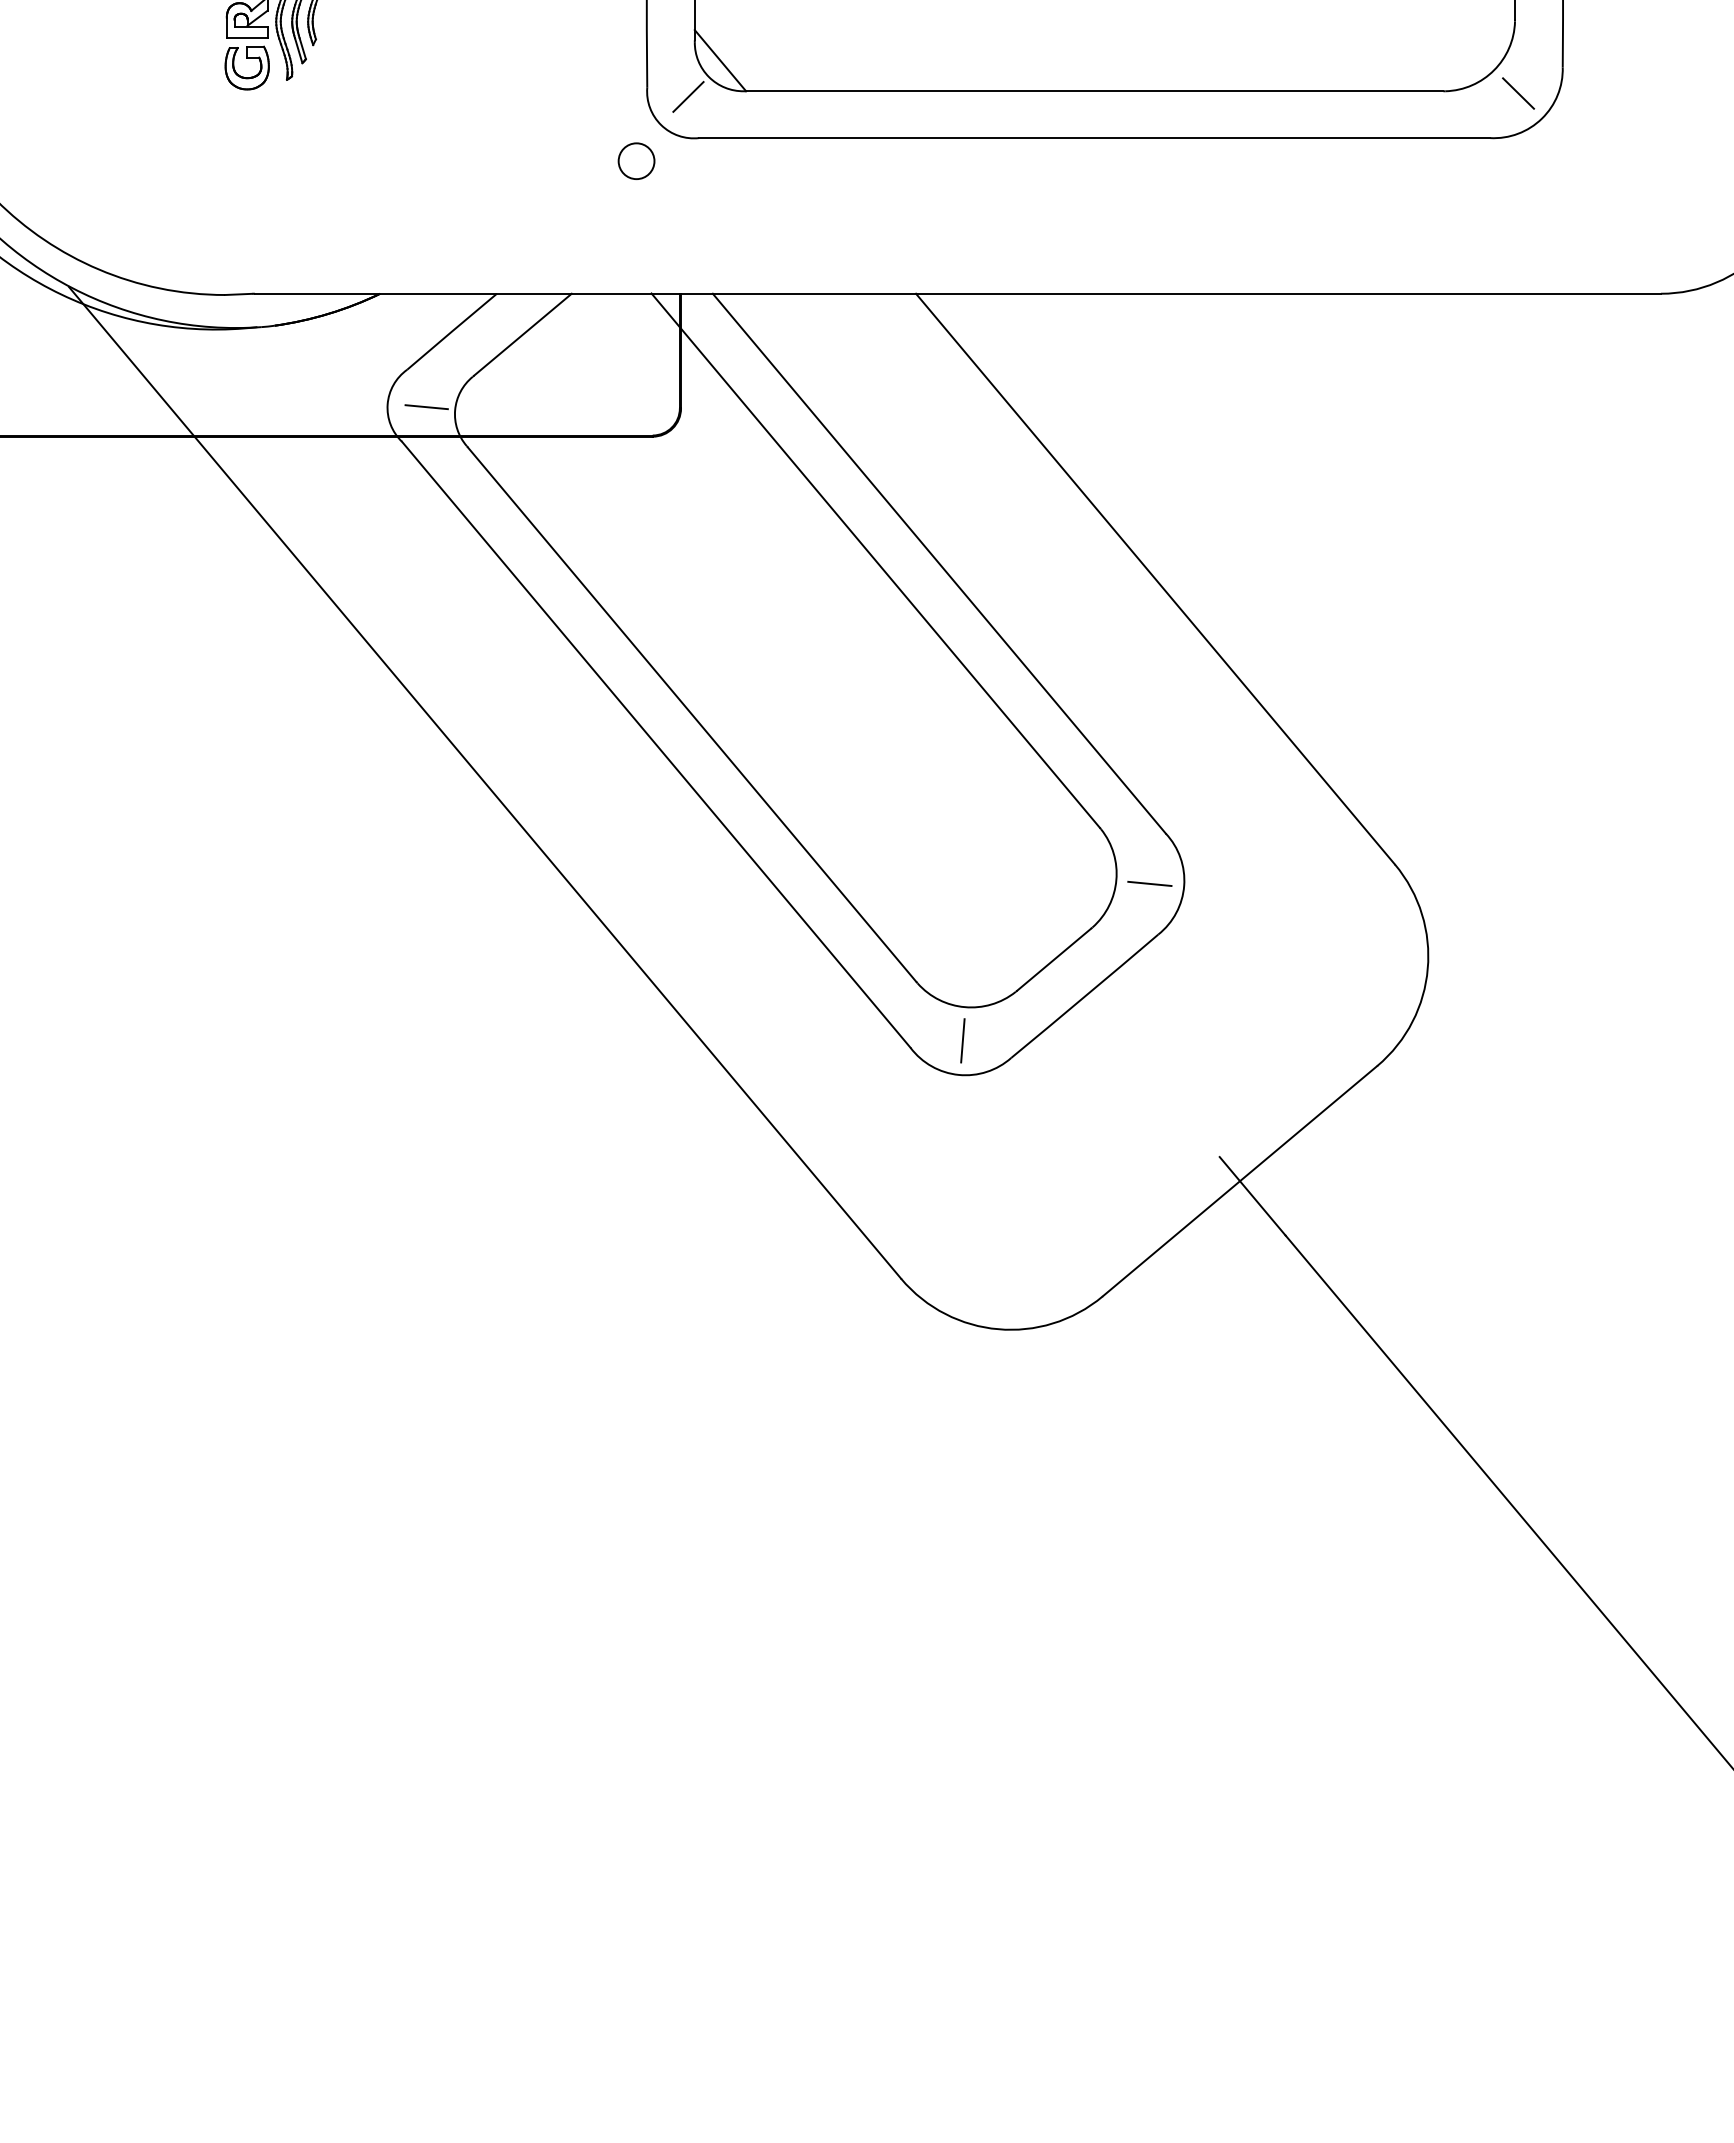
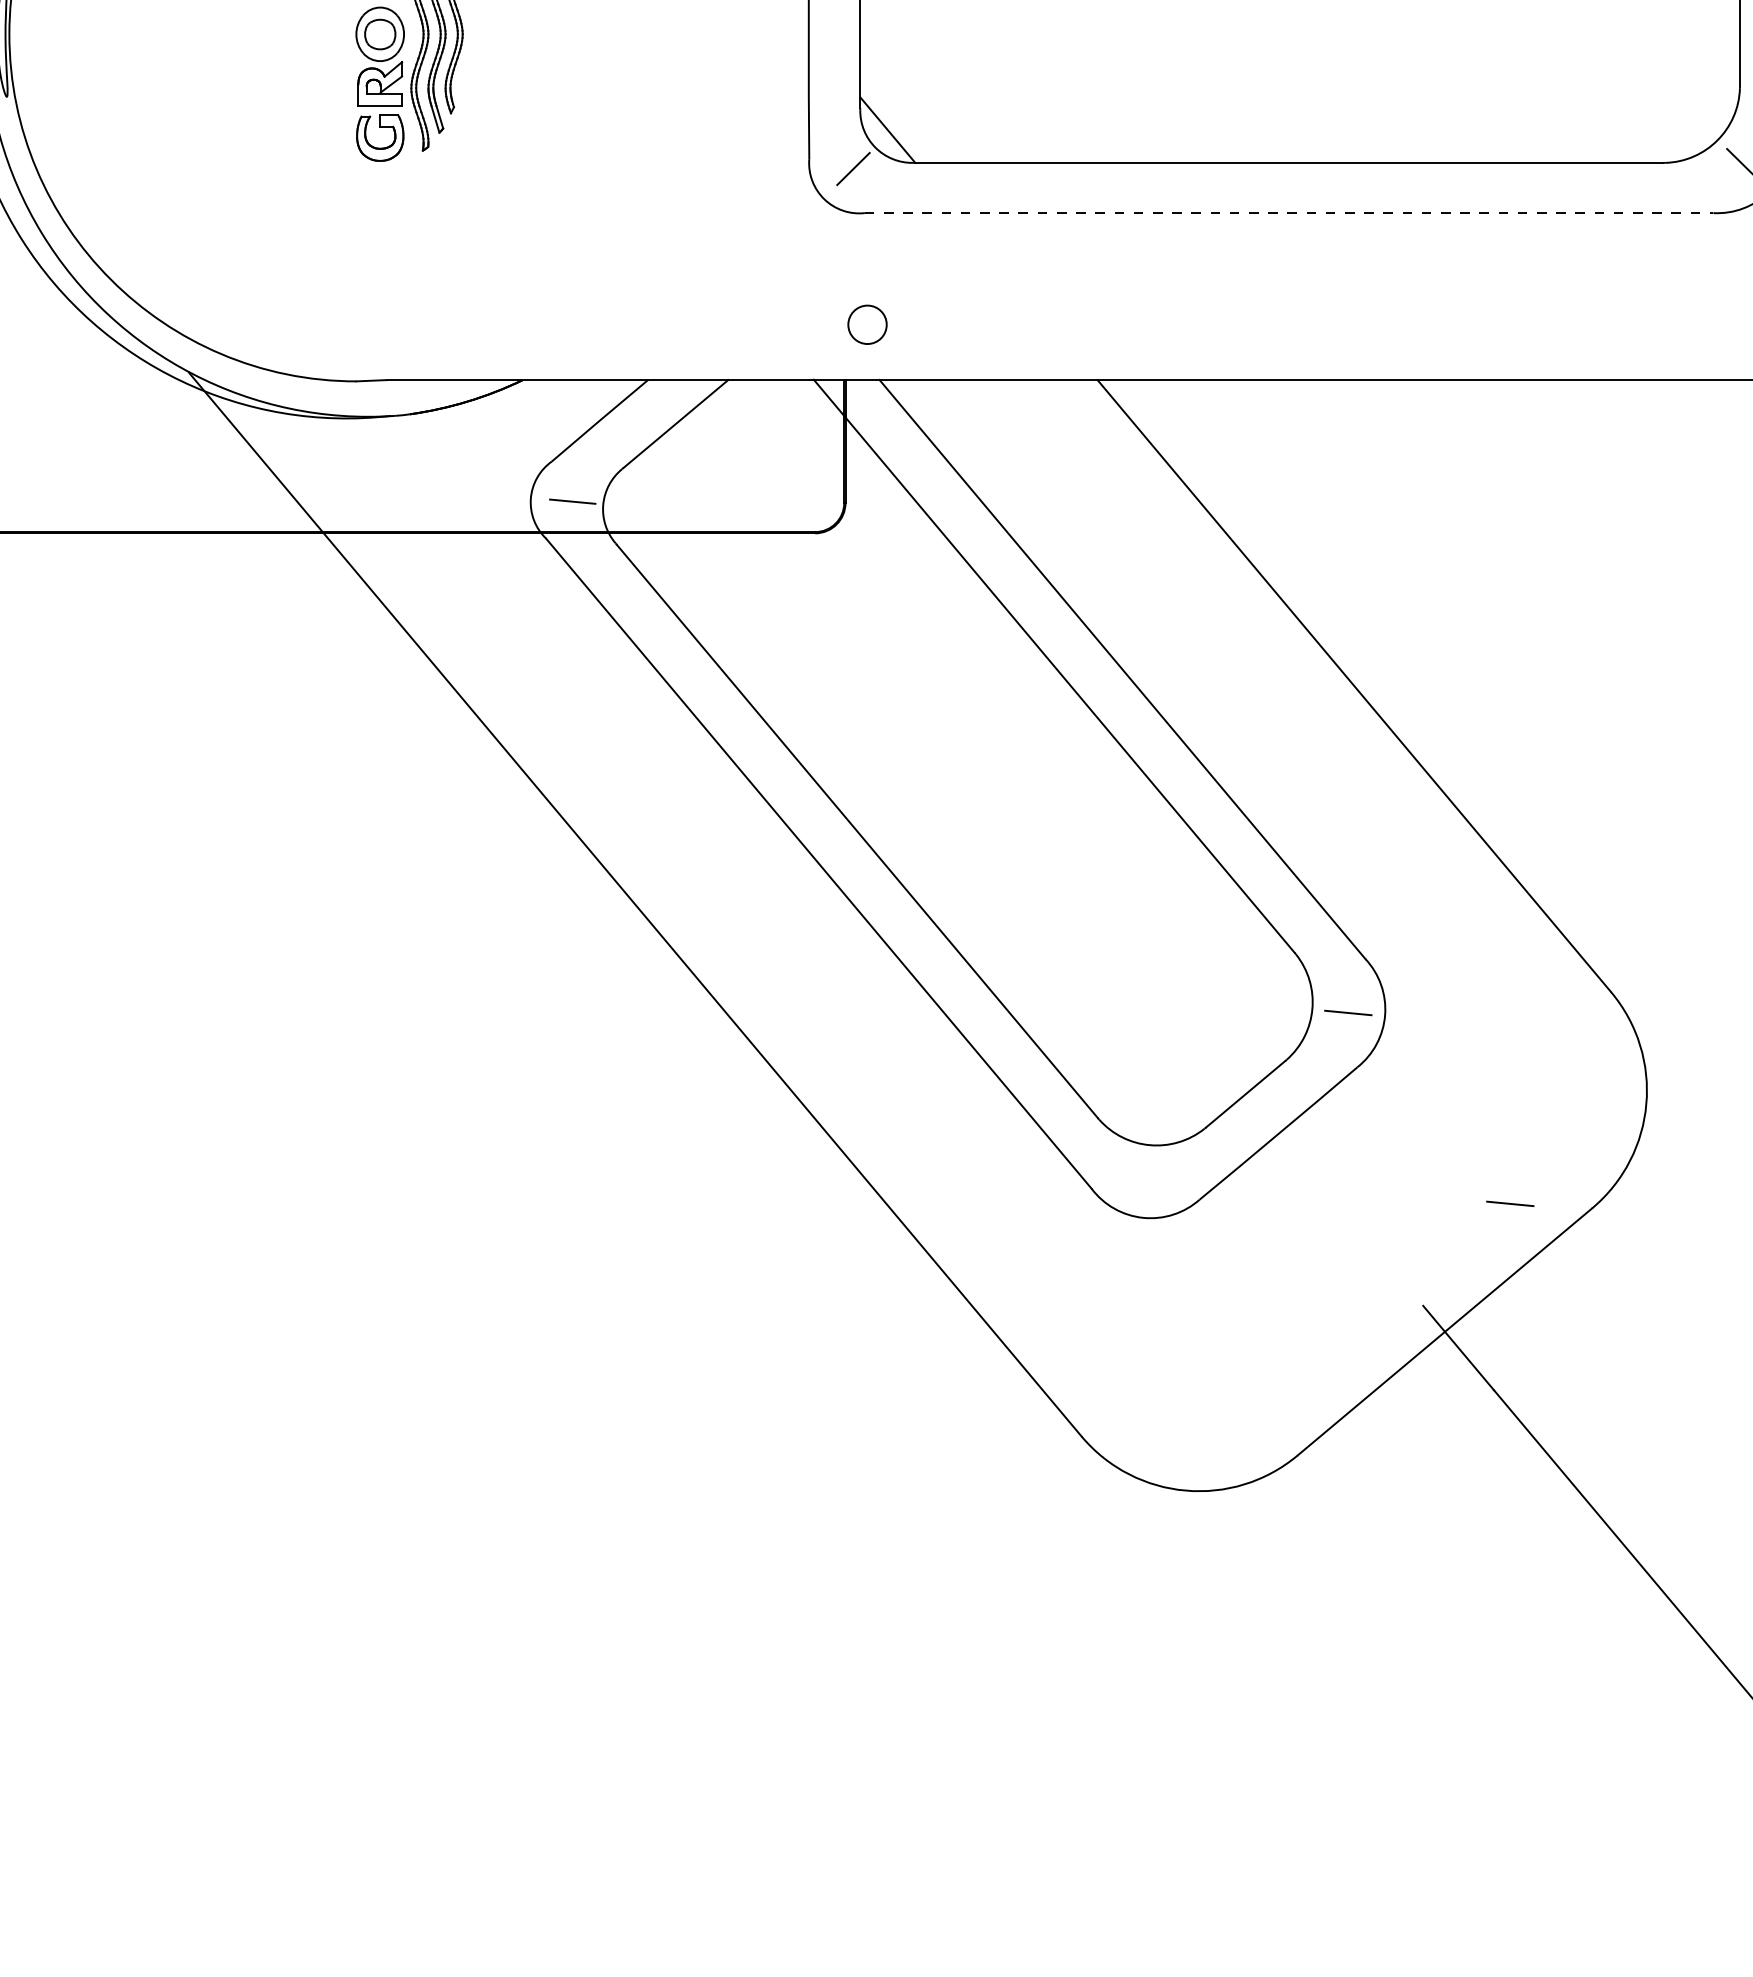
line: (1094, 138) -> (1288, 213), solid -> dashed
circle: (636, 160) -> (867, 324), moved
line: (962, 1040) -> (1147, 1180), removed
line: (1300, 1061) -> (1509, 1203), added

